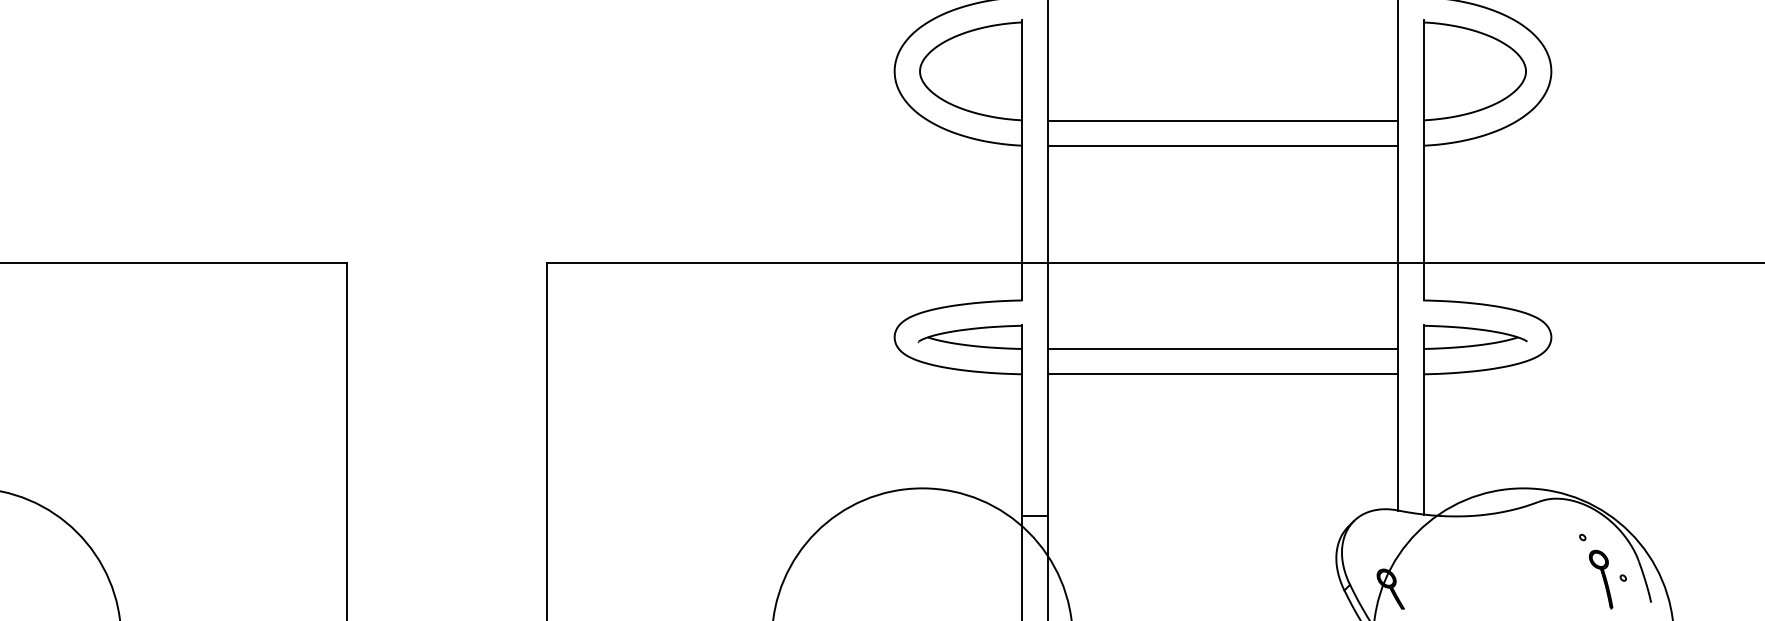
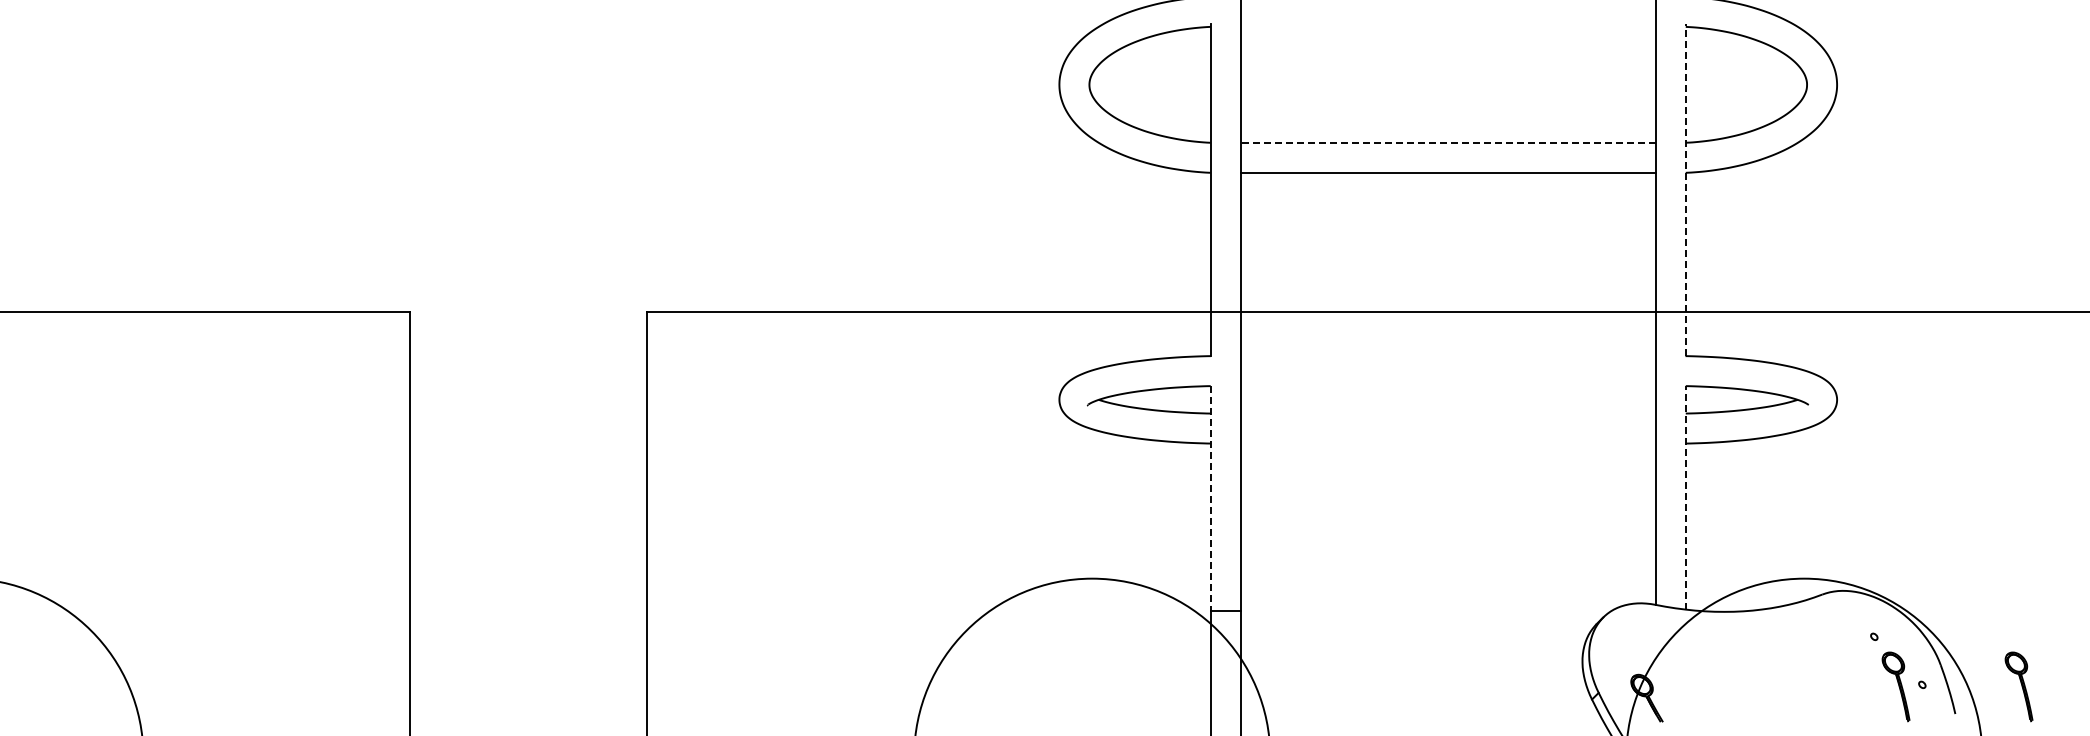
line: (1223, 120) -> (1448, 143), solid -> dashed
line: (1423, 160) -> (1685, 190), solid -> dashed
line: (1222, 348) -> (1447, 413), removed
line: (1222, 374) -> (1447, 443), removed
line: (1423, 419) -> (1685, 497), solid -> dashed
line: (1022, 420) -> (1210, 498), solid -> dashed
part: (1704, 579) -> (2018, 686), added

